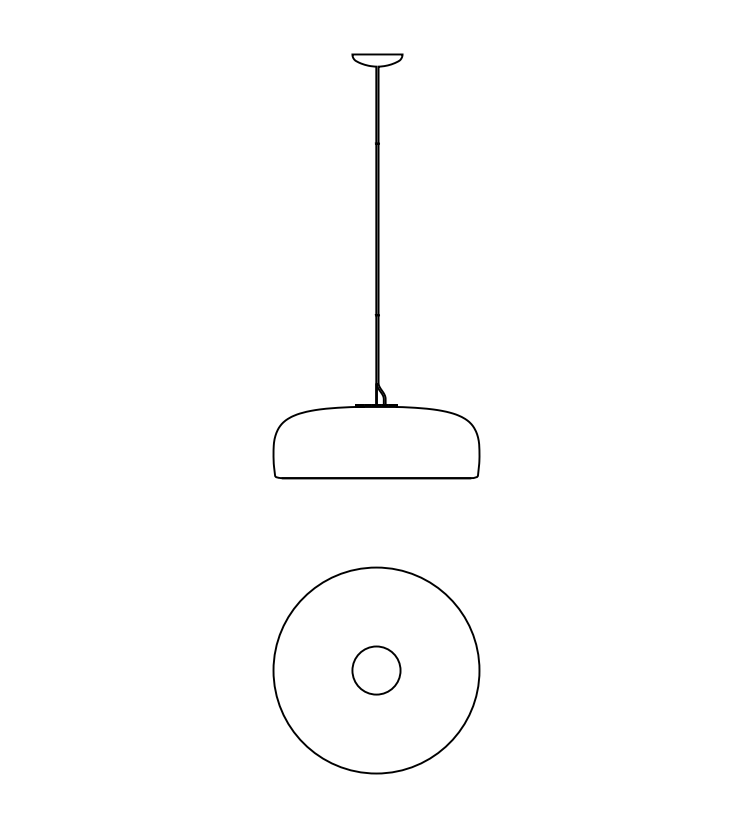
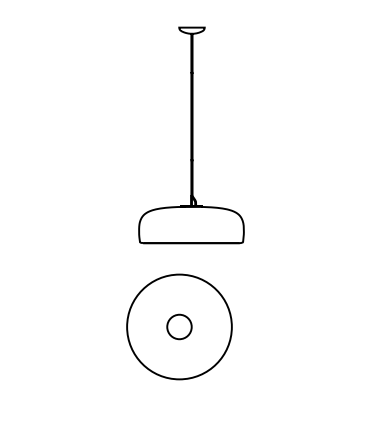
part: (376, 669) -> (179, 326), moved

